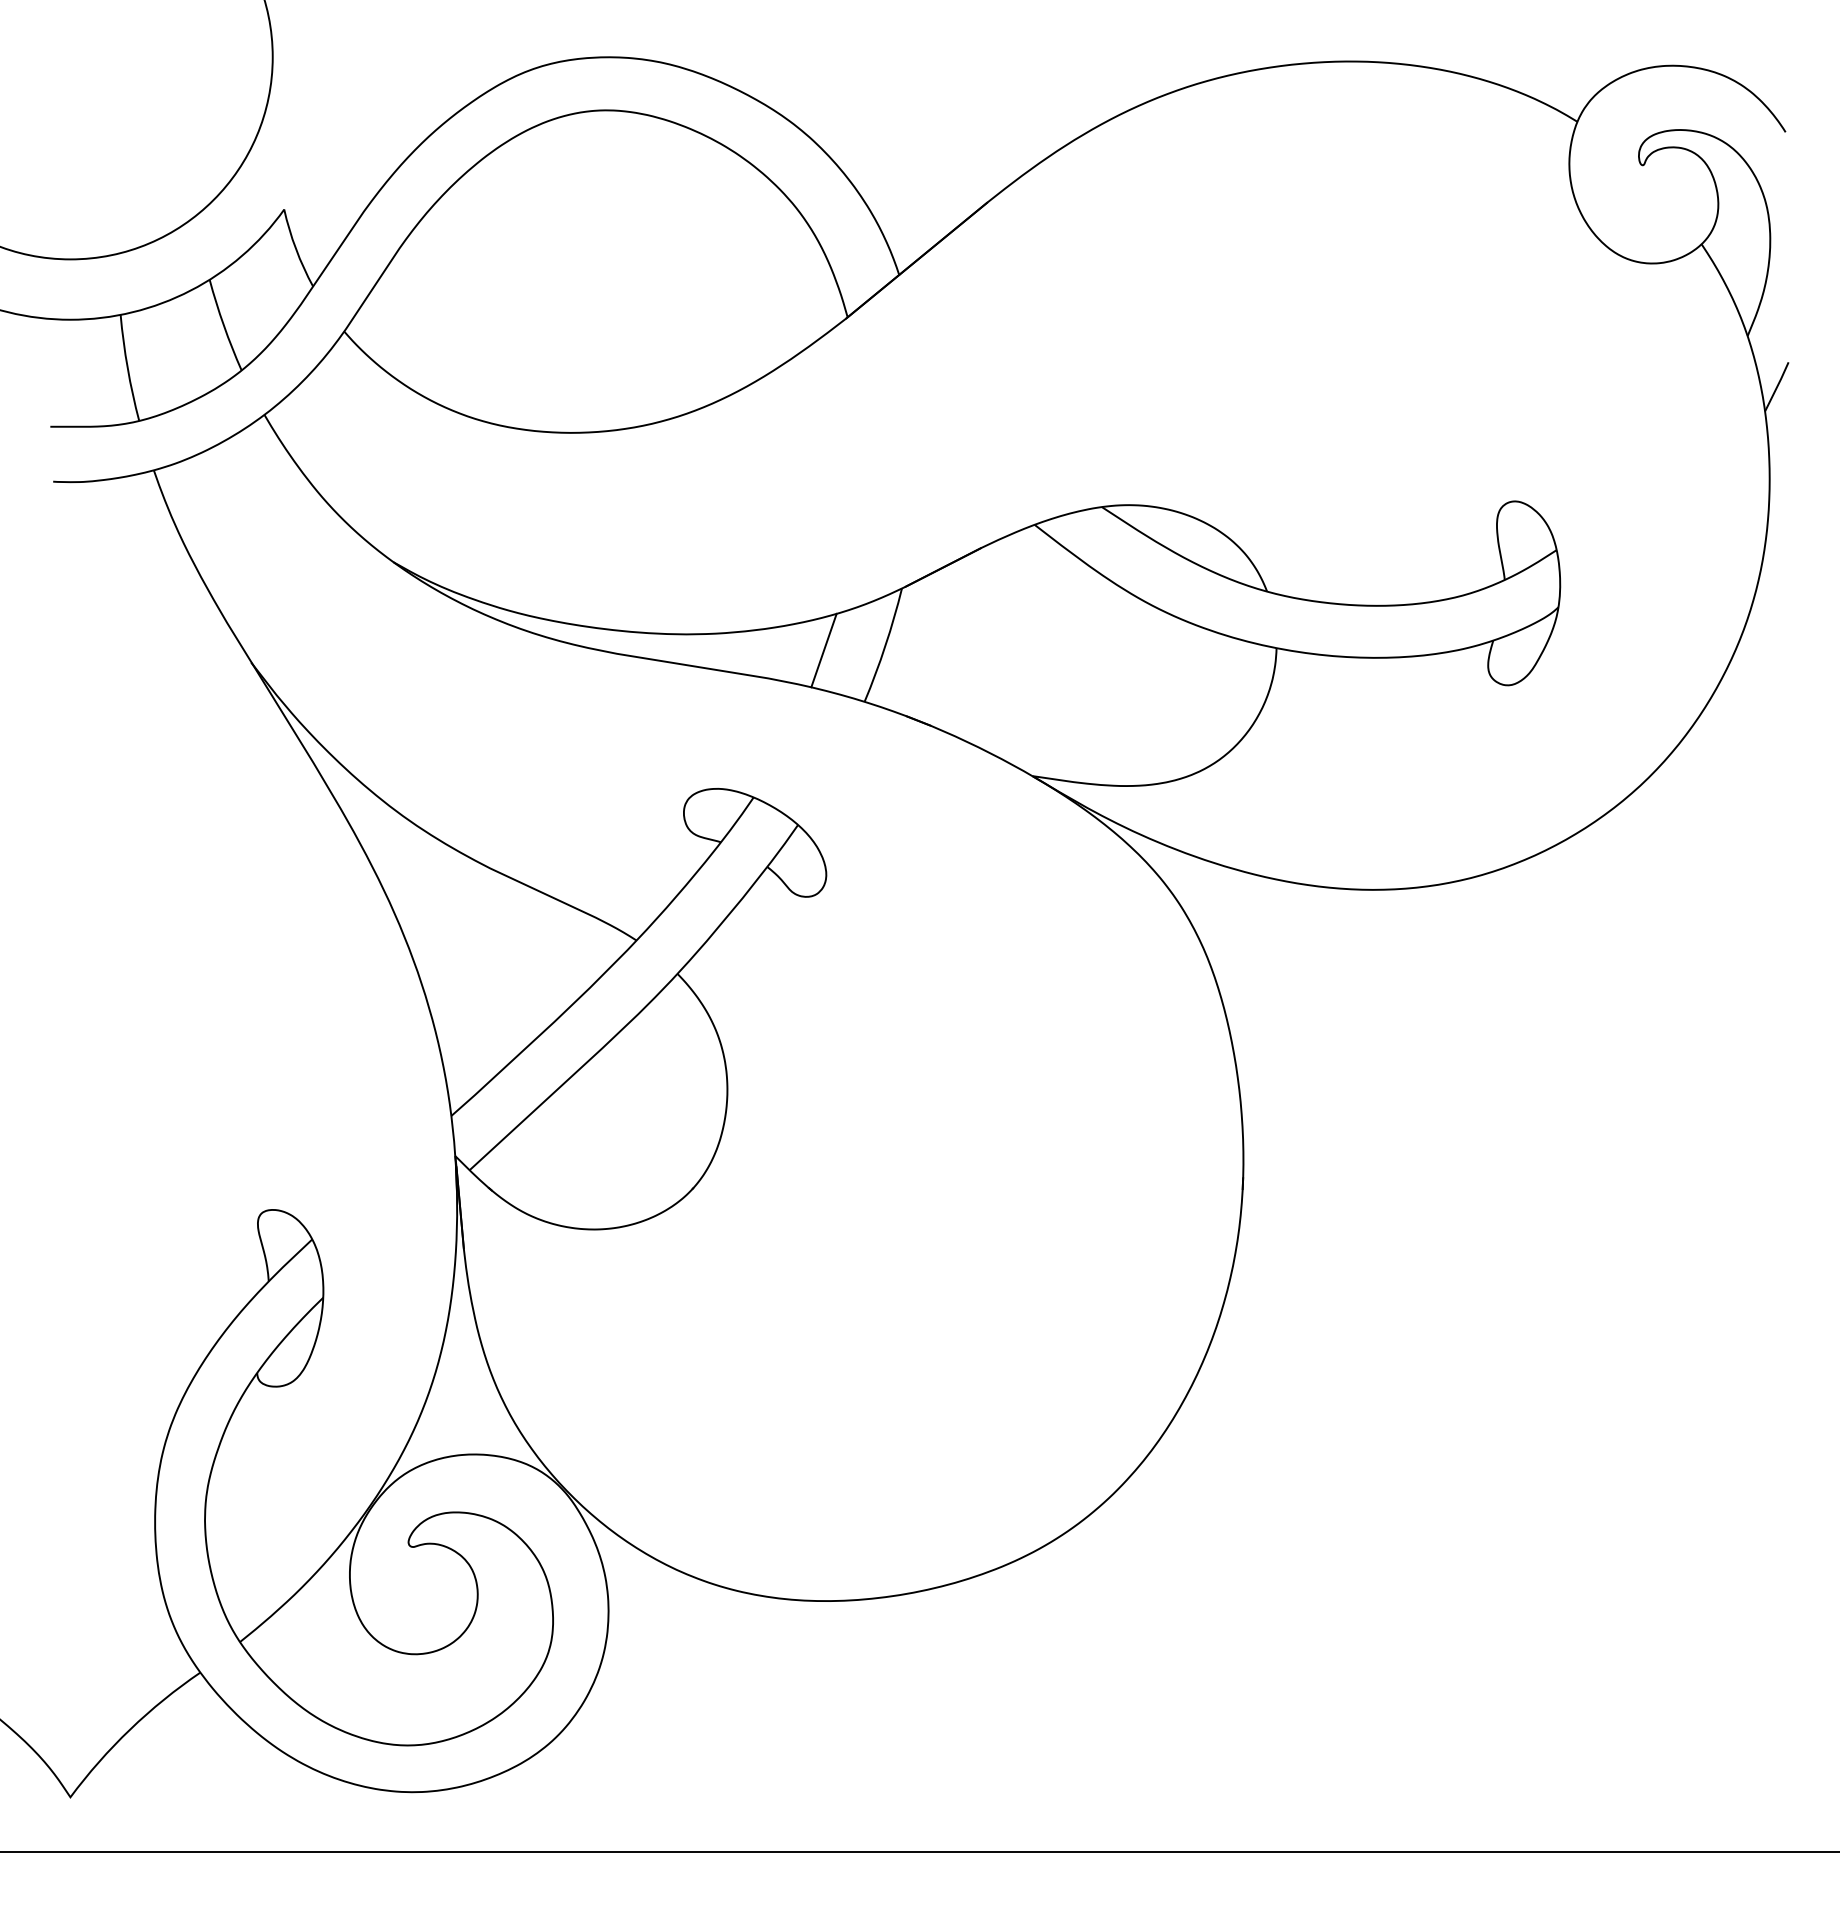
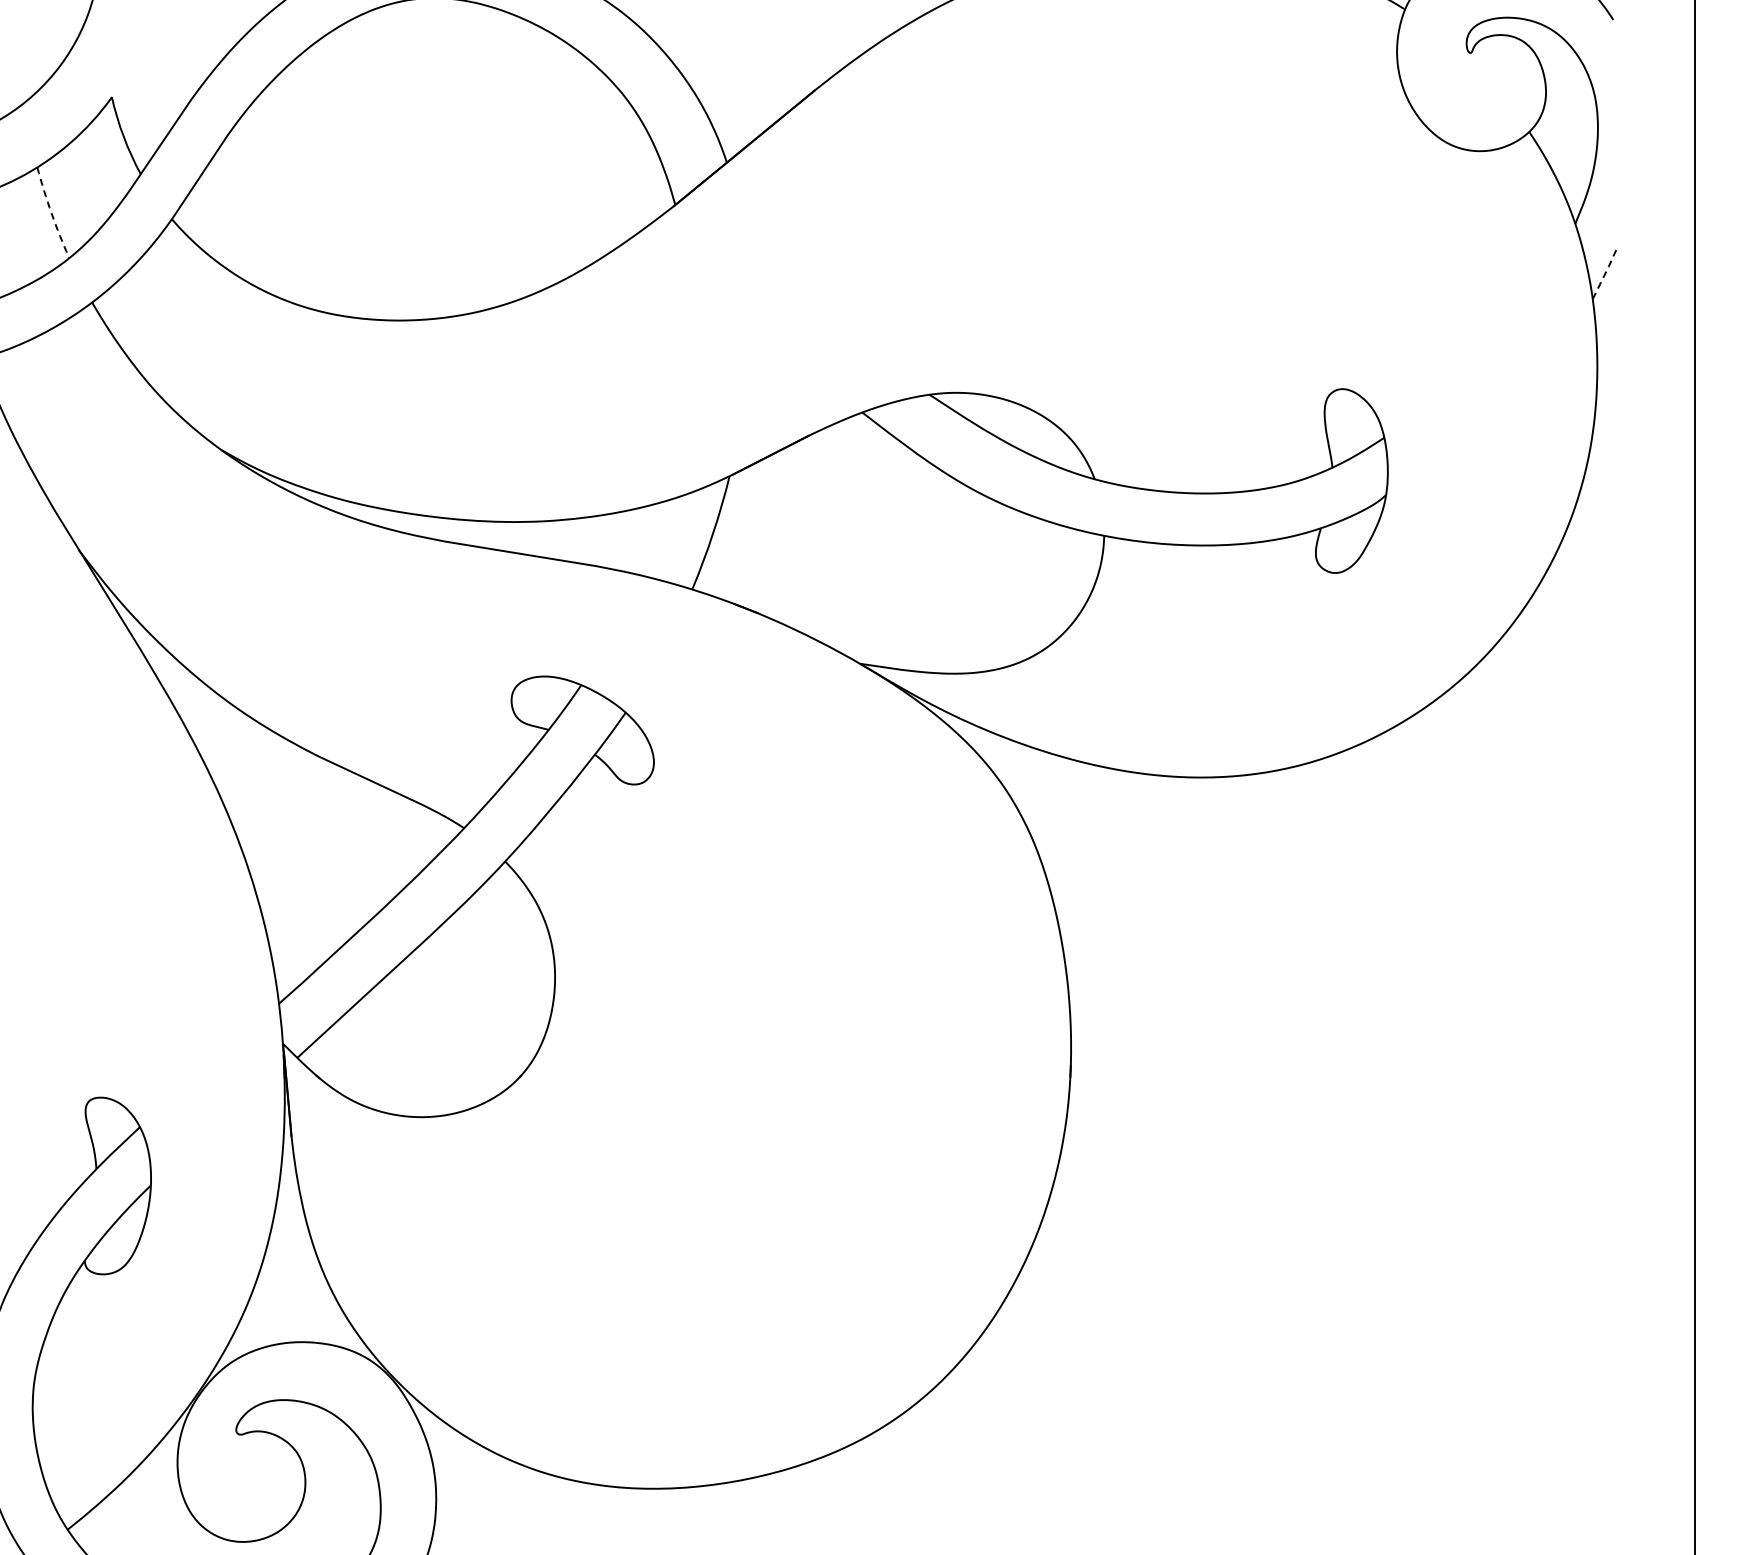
arc: (223, 325) -> (51, 213), solid -> dashed
line: (1777, 386) -> (1605, 274), solid -> dashed
line: (823, 650) -> (651, 538), removed

